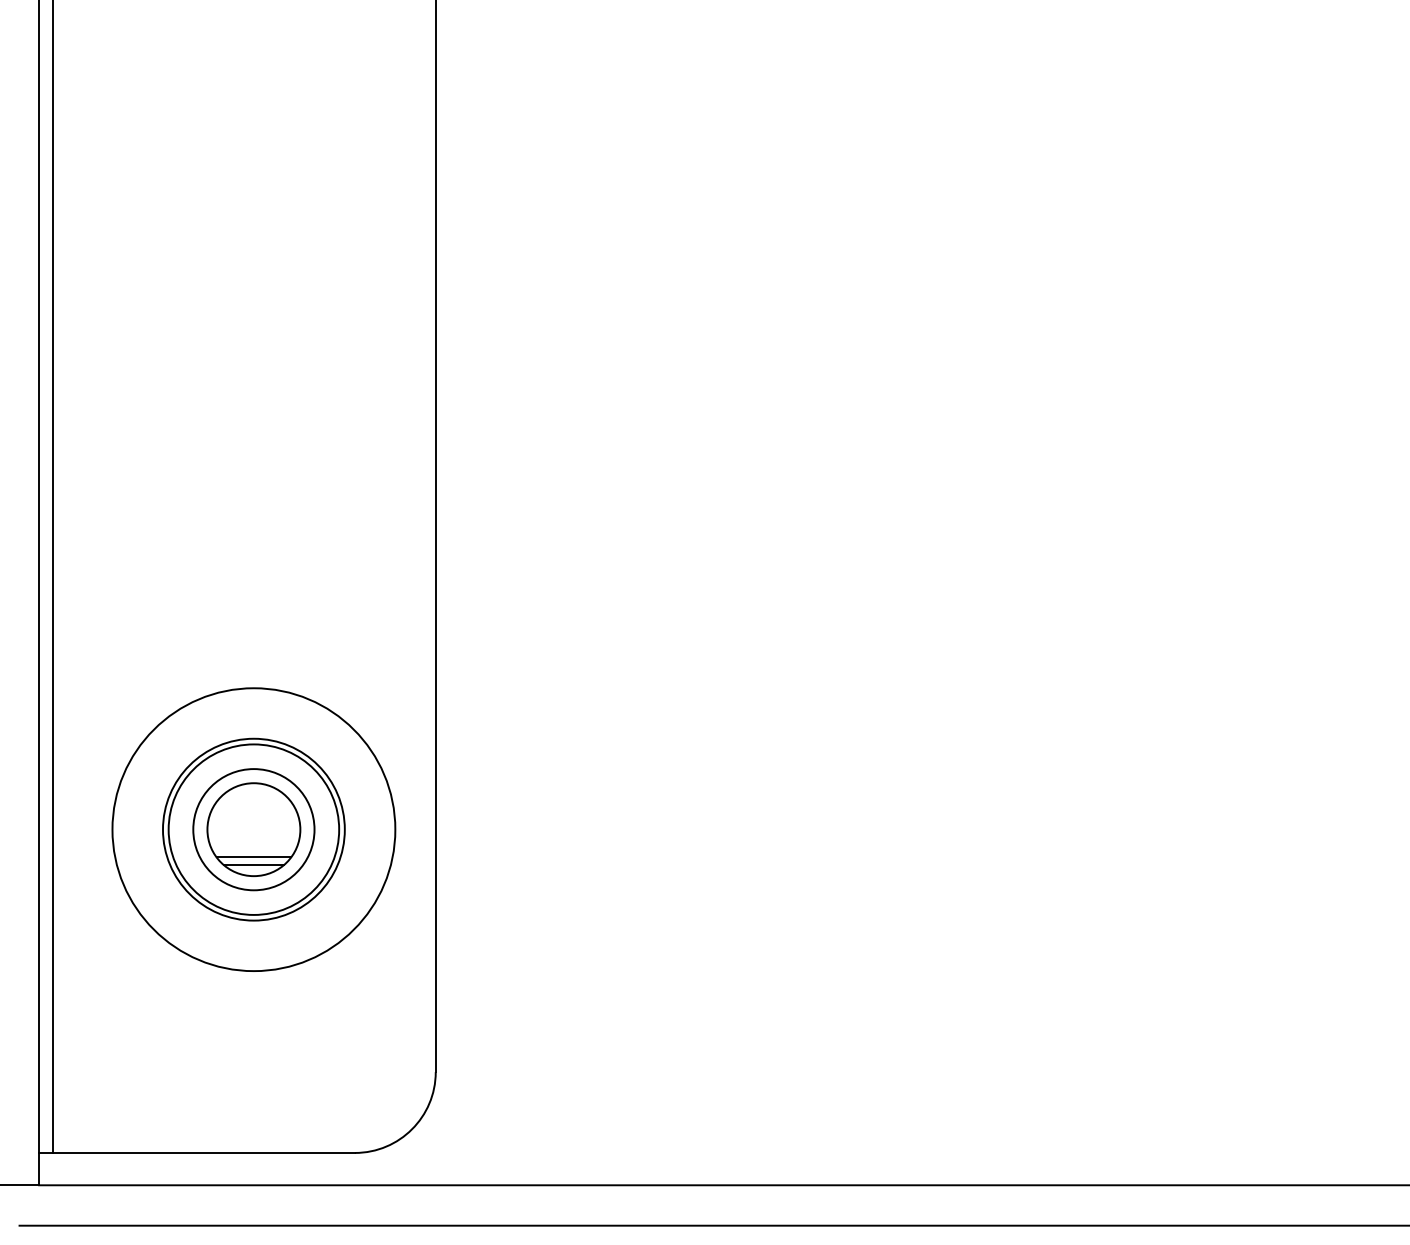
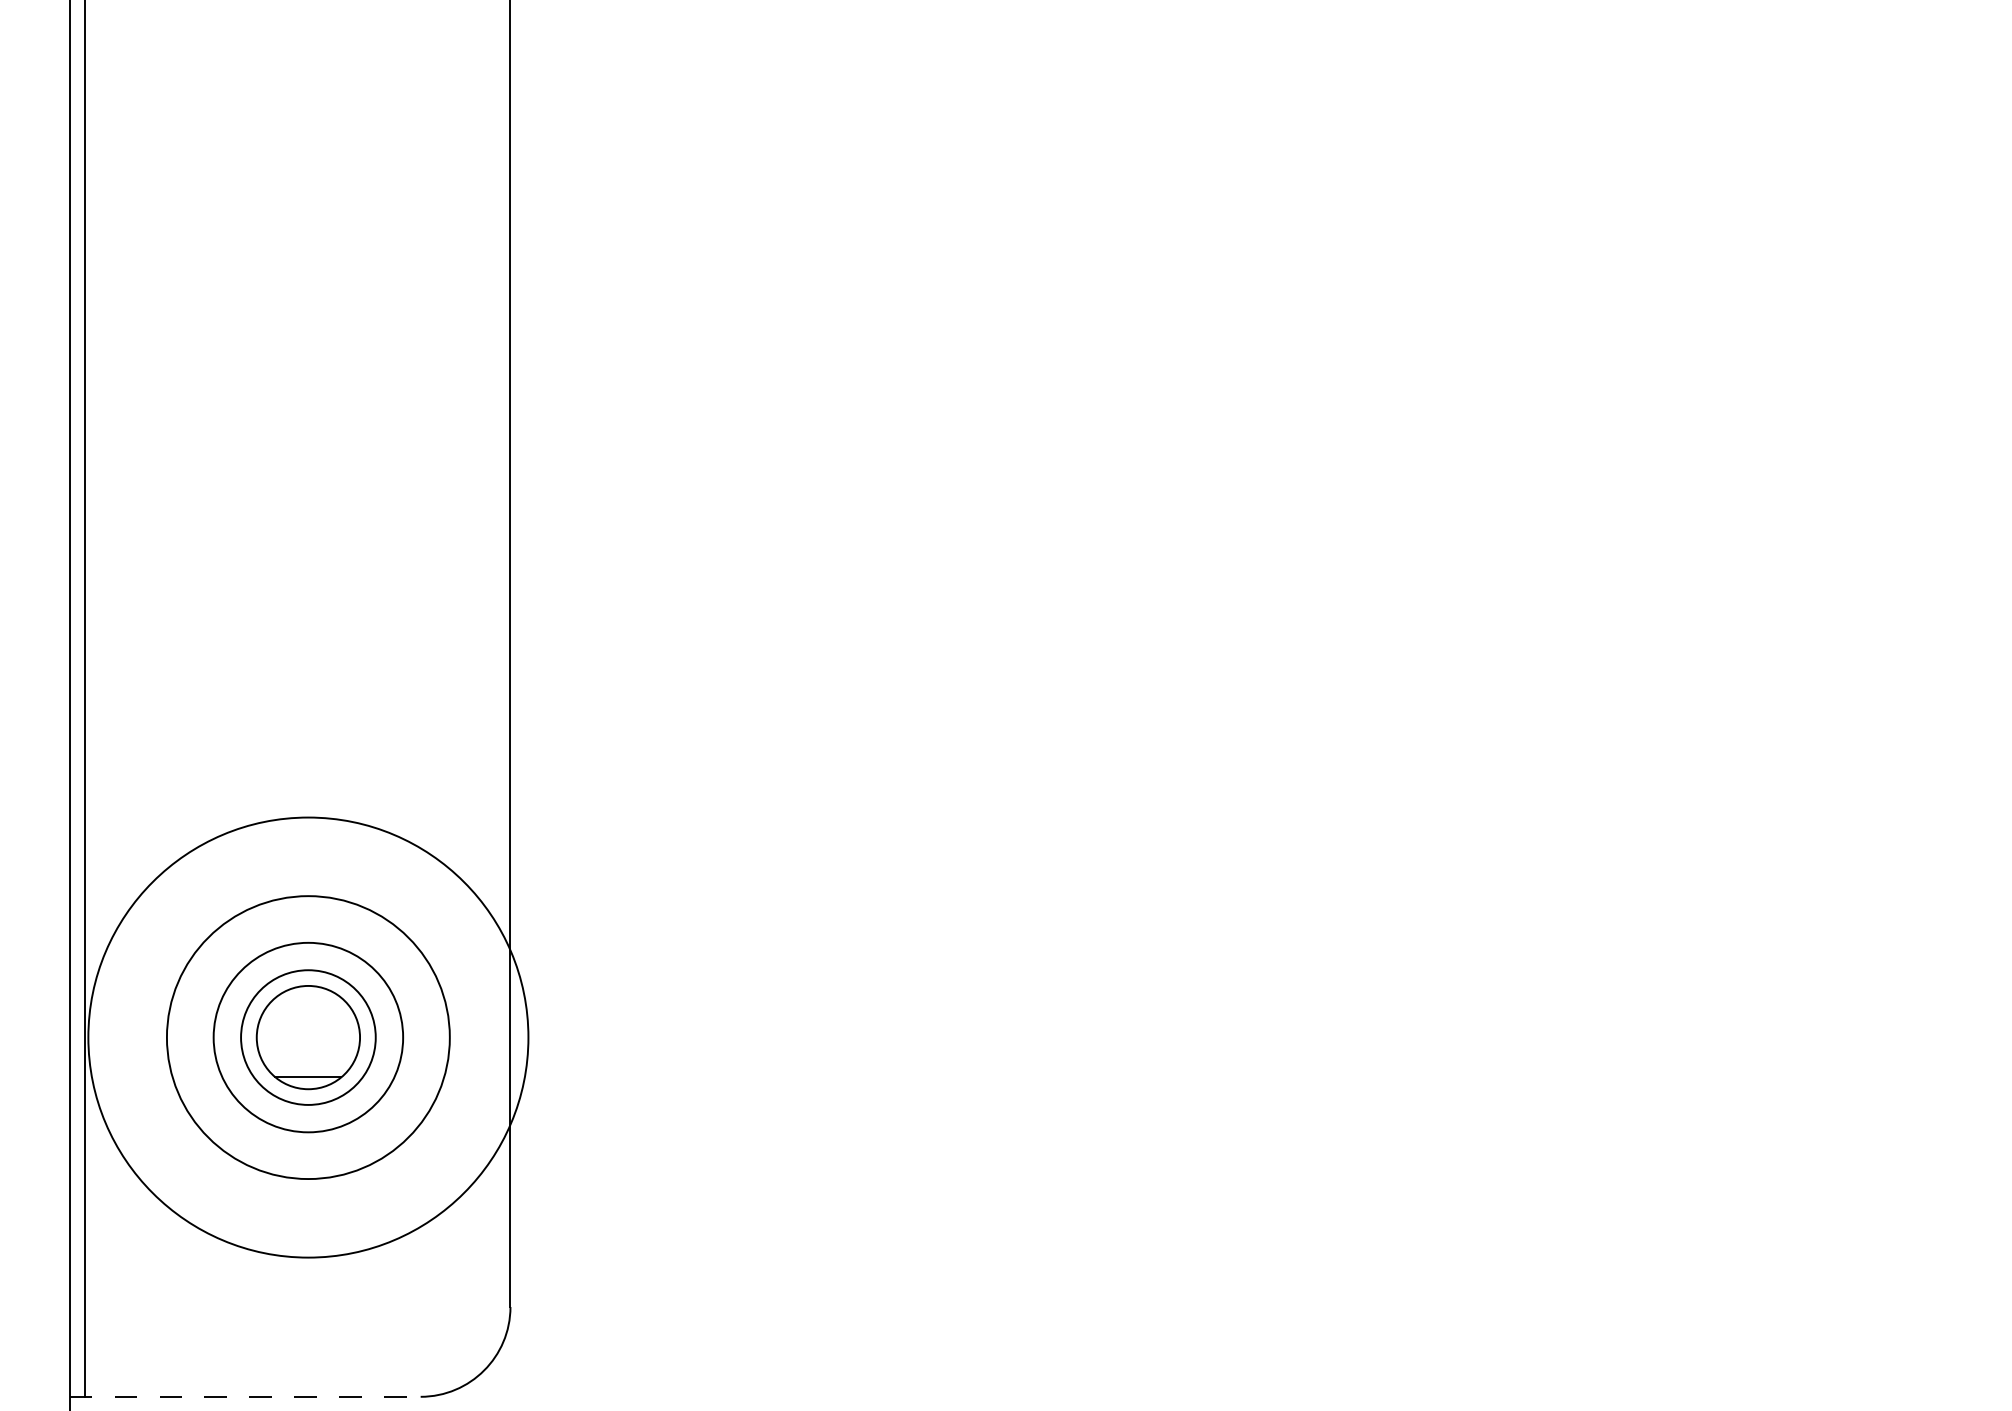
circle: (253, 829) -> (308, 1037), size x1.4
circle: (253, 829) -> (308, 1037), size x1.4
line: (253, 857) -> (307, 1068), removed
line: (197, 1152) -> (245, 1396), solid -> dashed

